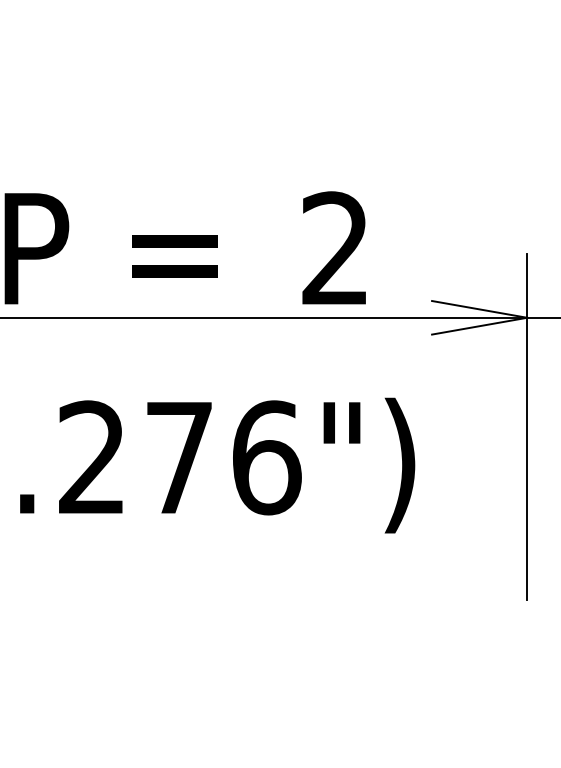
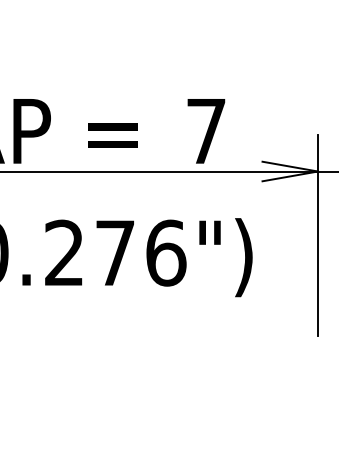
text: (335, 247) -> (206, 130), 2 -> 7

